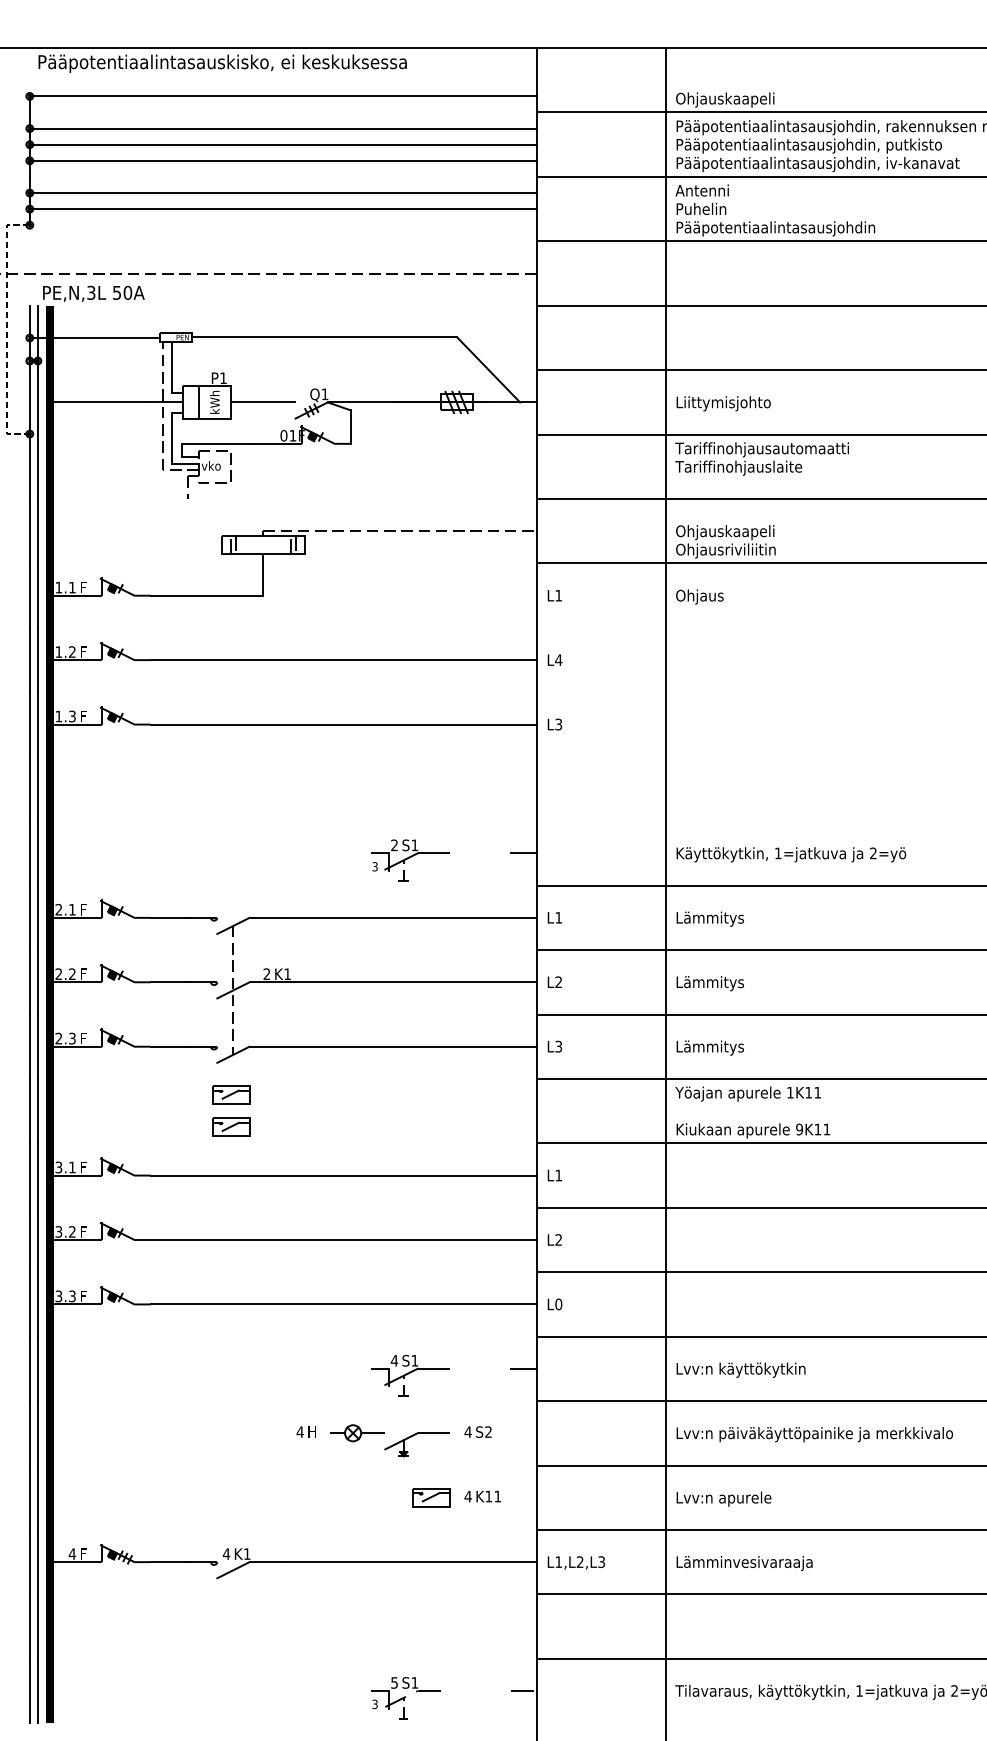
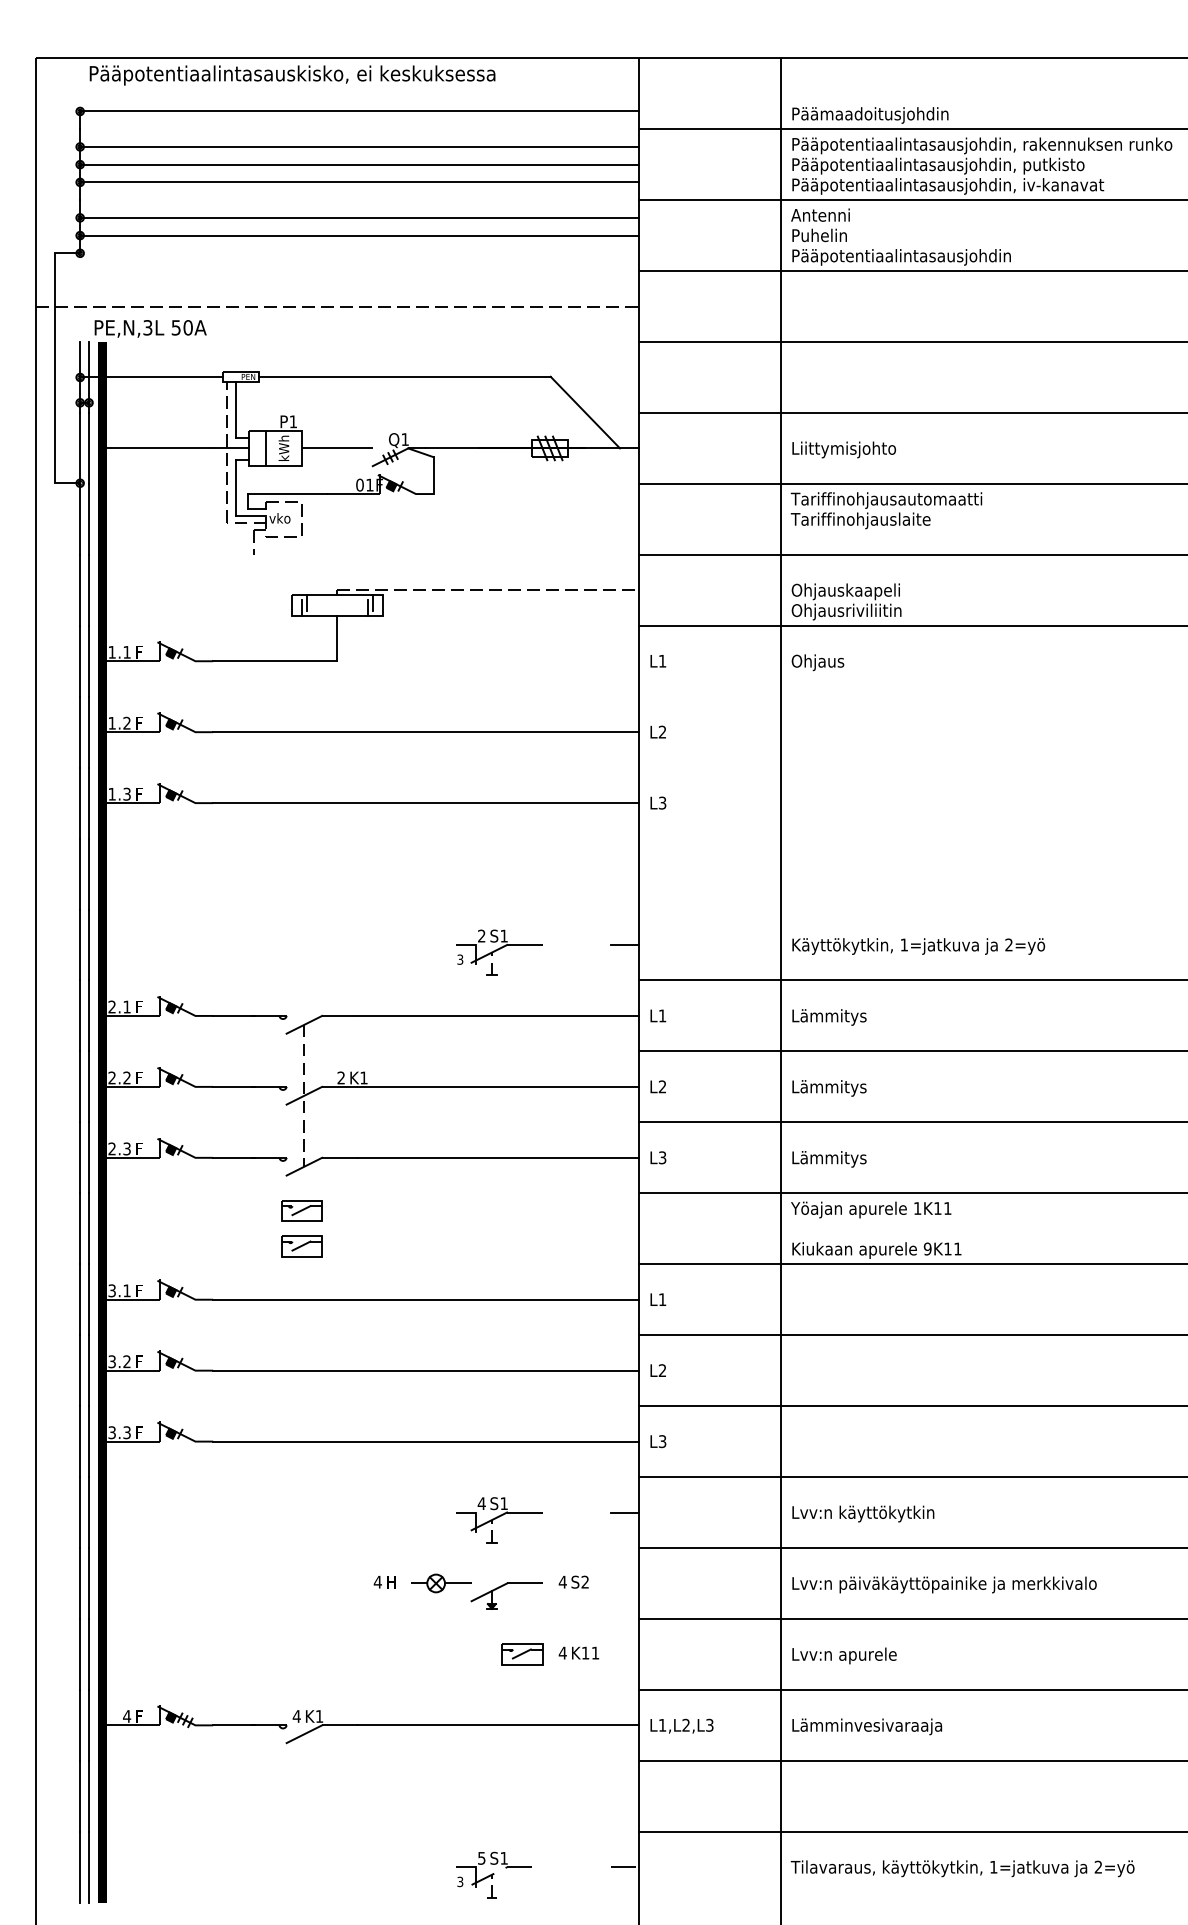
text: (746, 100) -> (869, 115), Ohjauskaapeli -> Päämaadoitusjohdin
line: (6, 329) -> (54, 368), dashed -> solid
text: (558, 659) -> (662, 731), L4 -> L2
text: (558, 1304) -> (662, 1441), L0 -> L3

